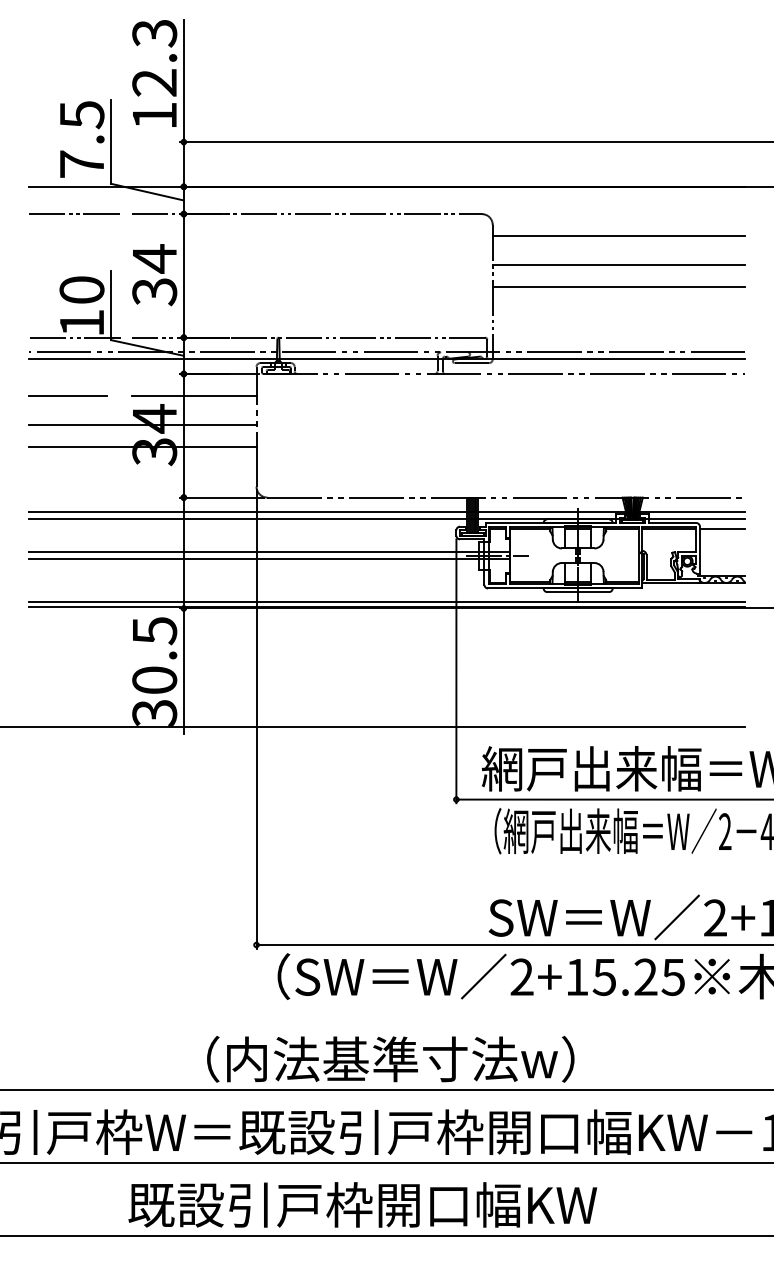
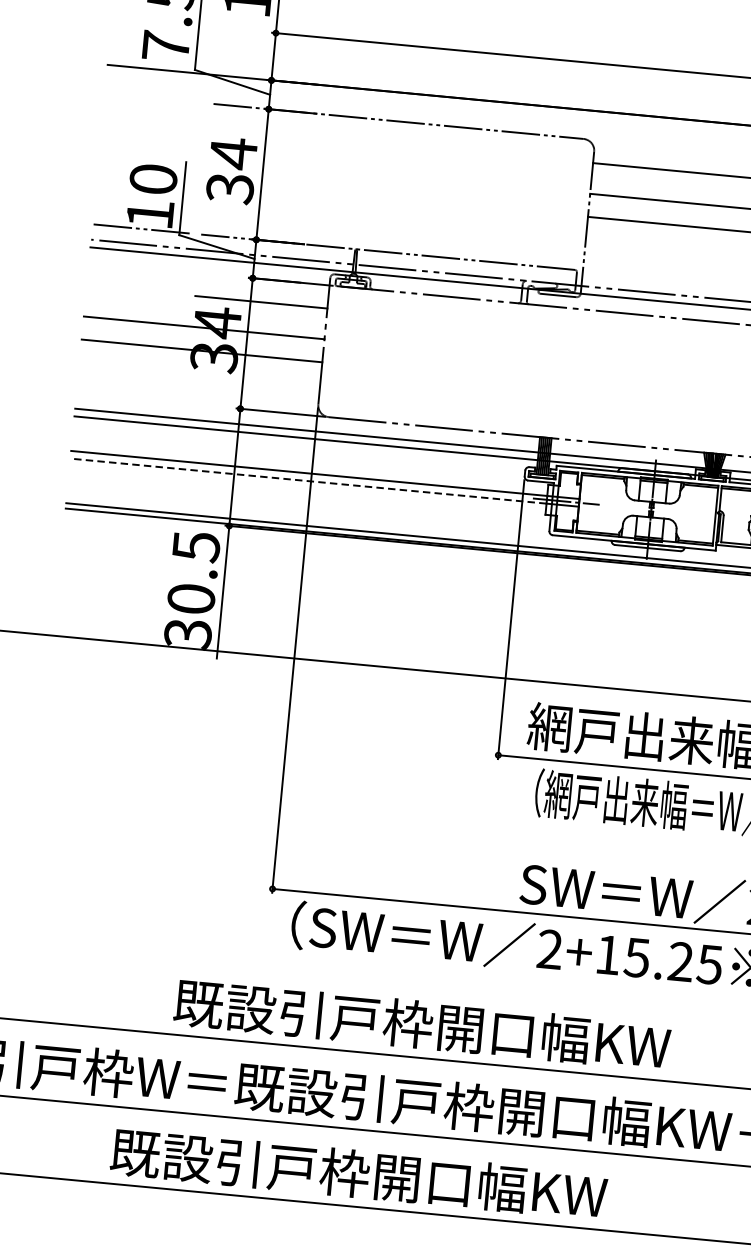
line: (72, 213) -> (151, 97), removed
line: (67, 395) -> (127, 289), removed
line: (253, 559) -> (307, 481), solid -> dashed
text: (408, 1058) -> (421, 1024), （内法基準寸法w） -> 既設引戸枠開口幅KW

